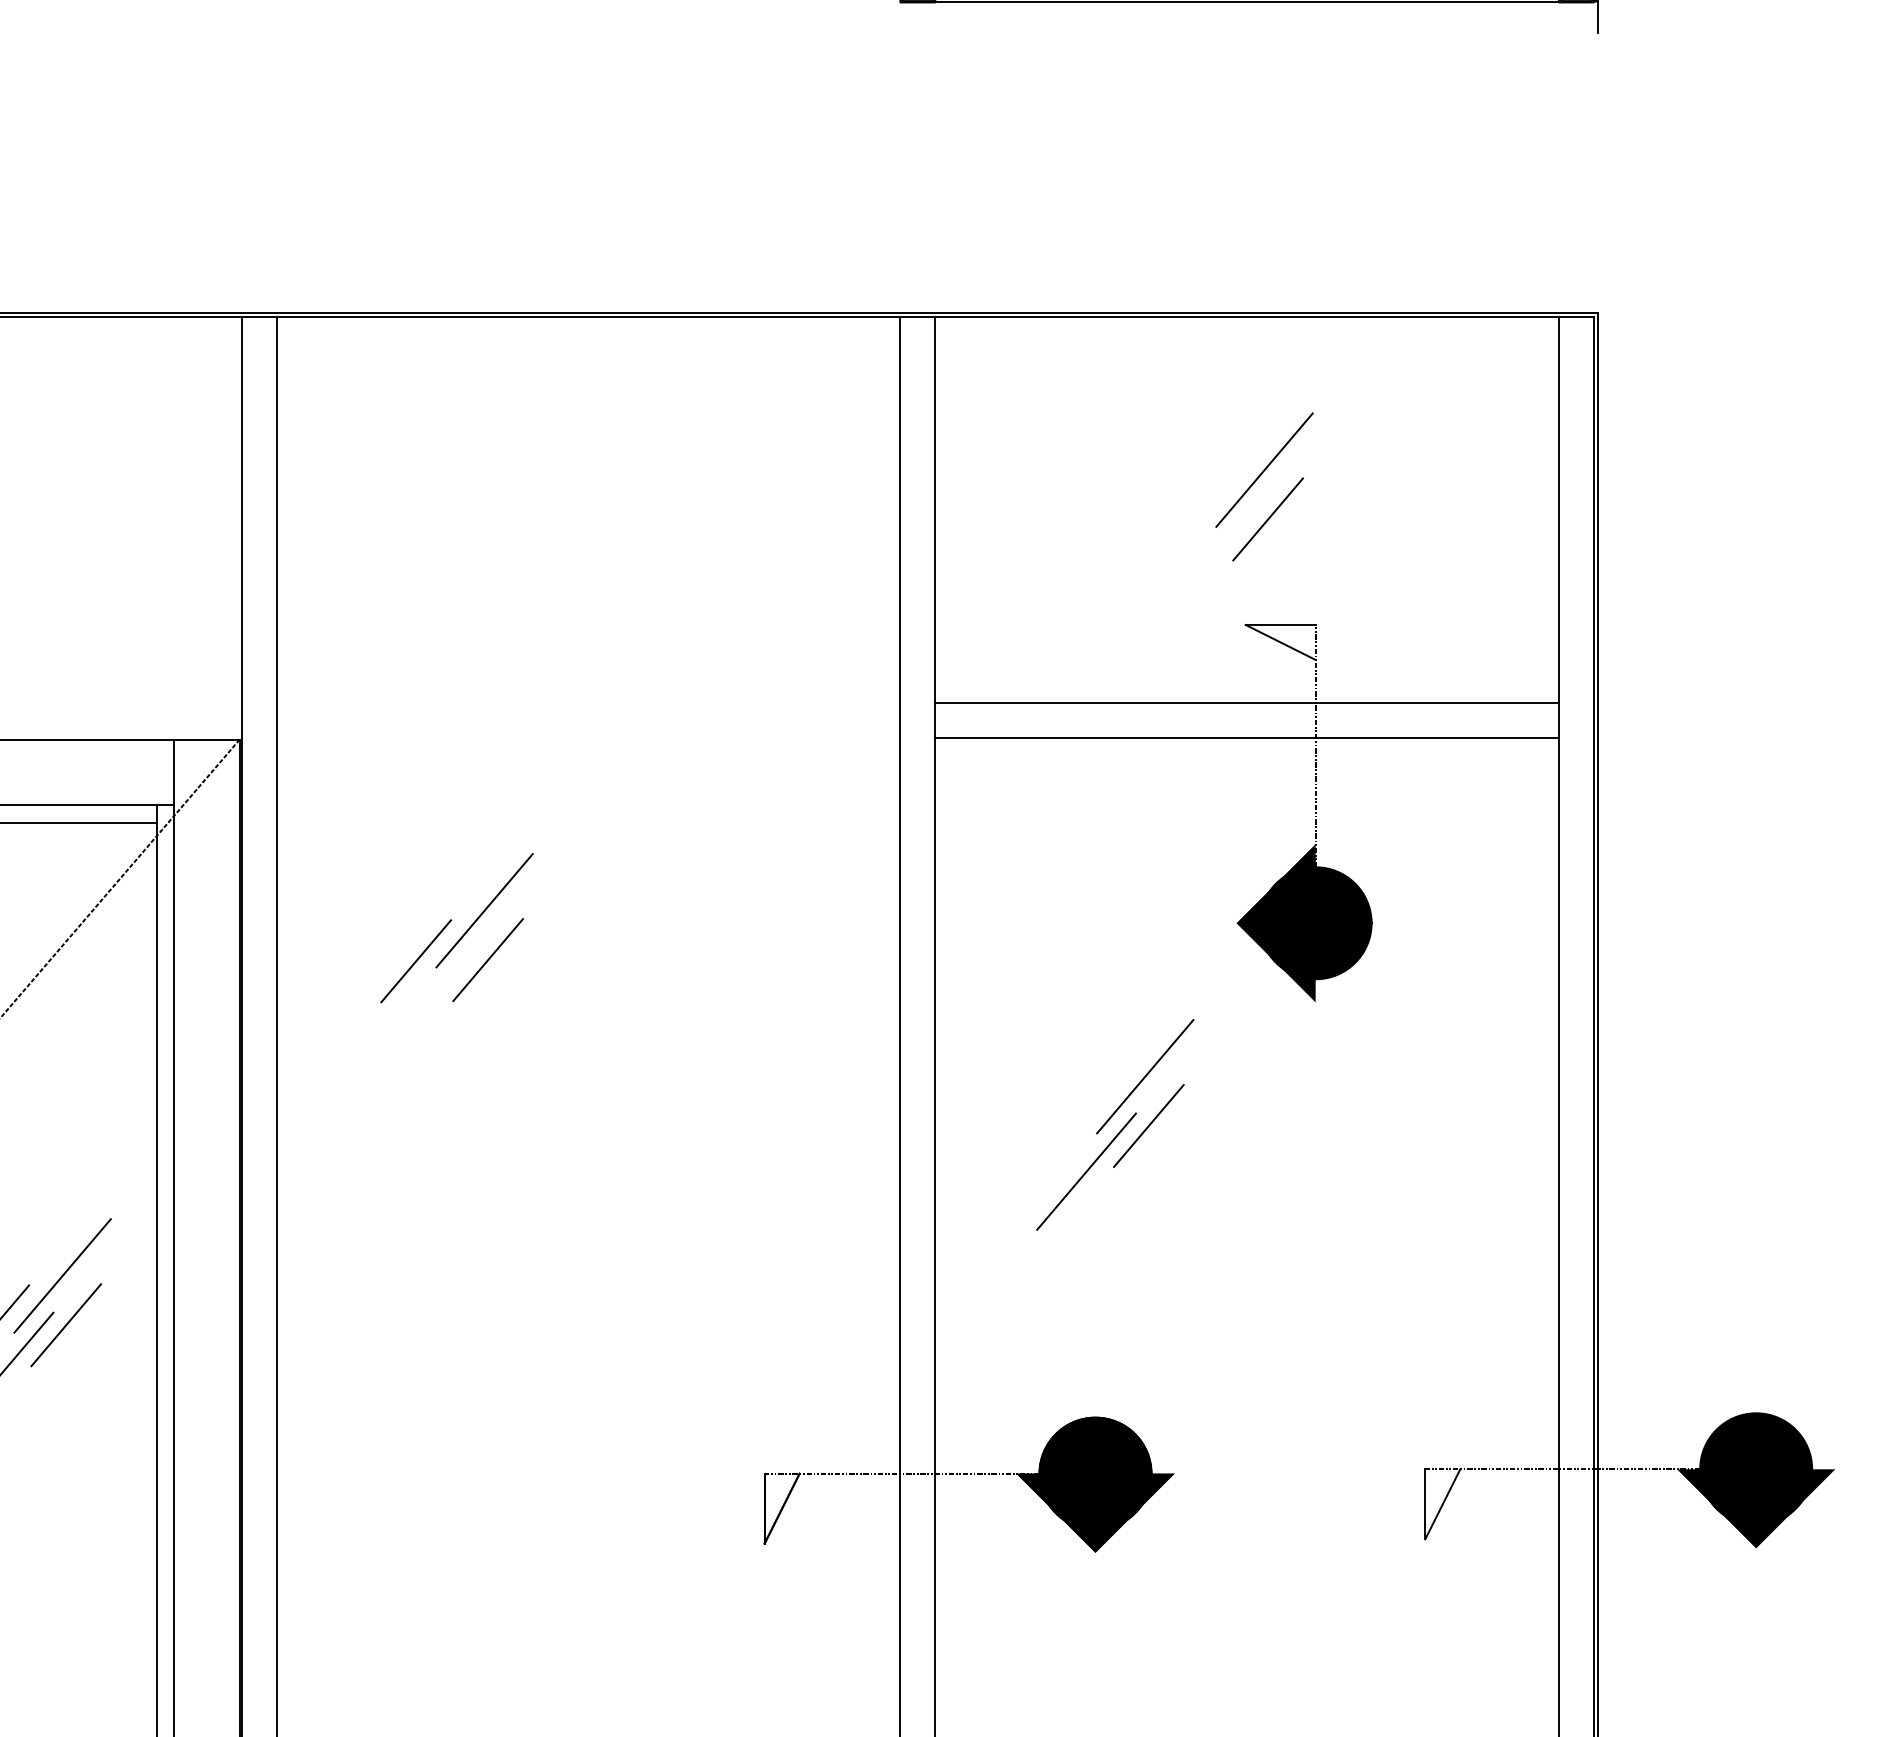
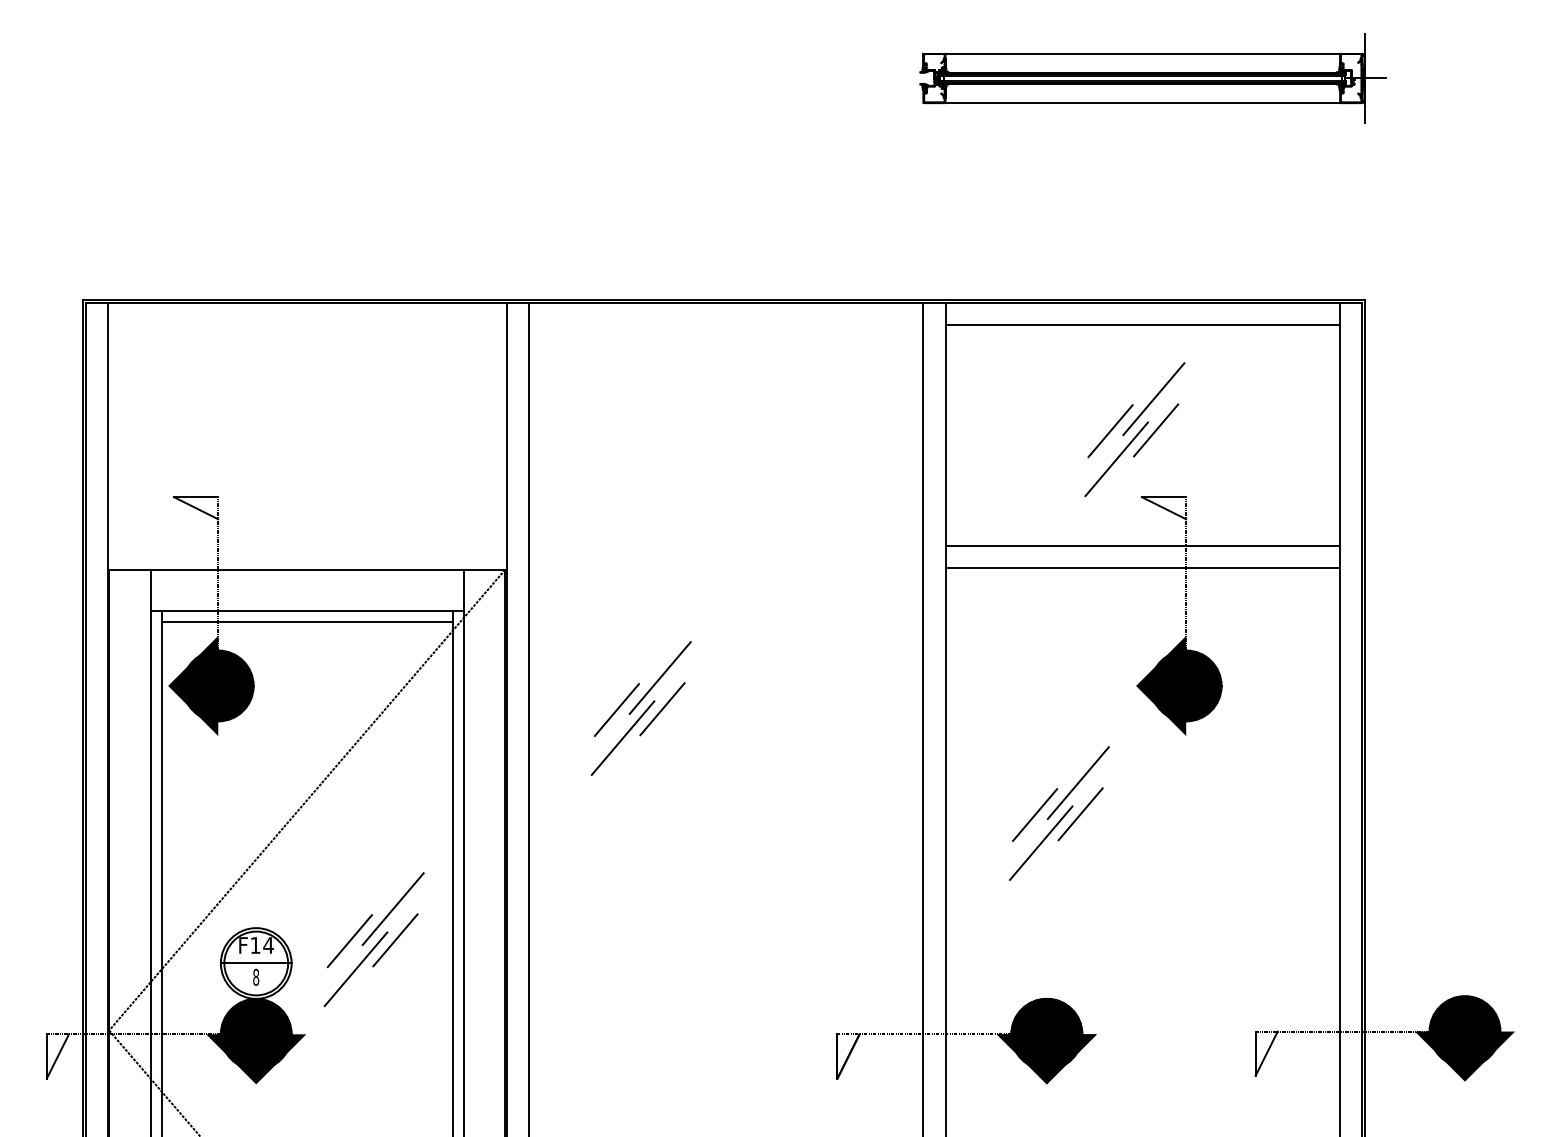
line: (1246, 352) -> (1142, 324), added
line: (1196, 521) -> (1110, 431), added
line: (1205, 565) -> (1116, 459), added
line: (424, 1004) -> (622, 737), added
line: (1077, 1127) -> (1035, 815), added

